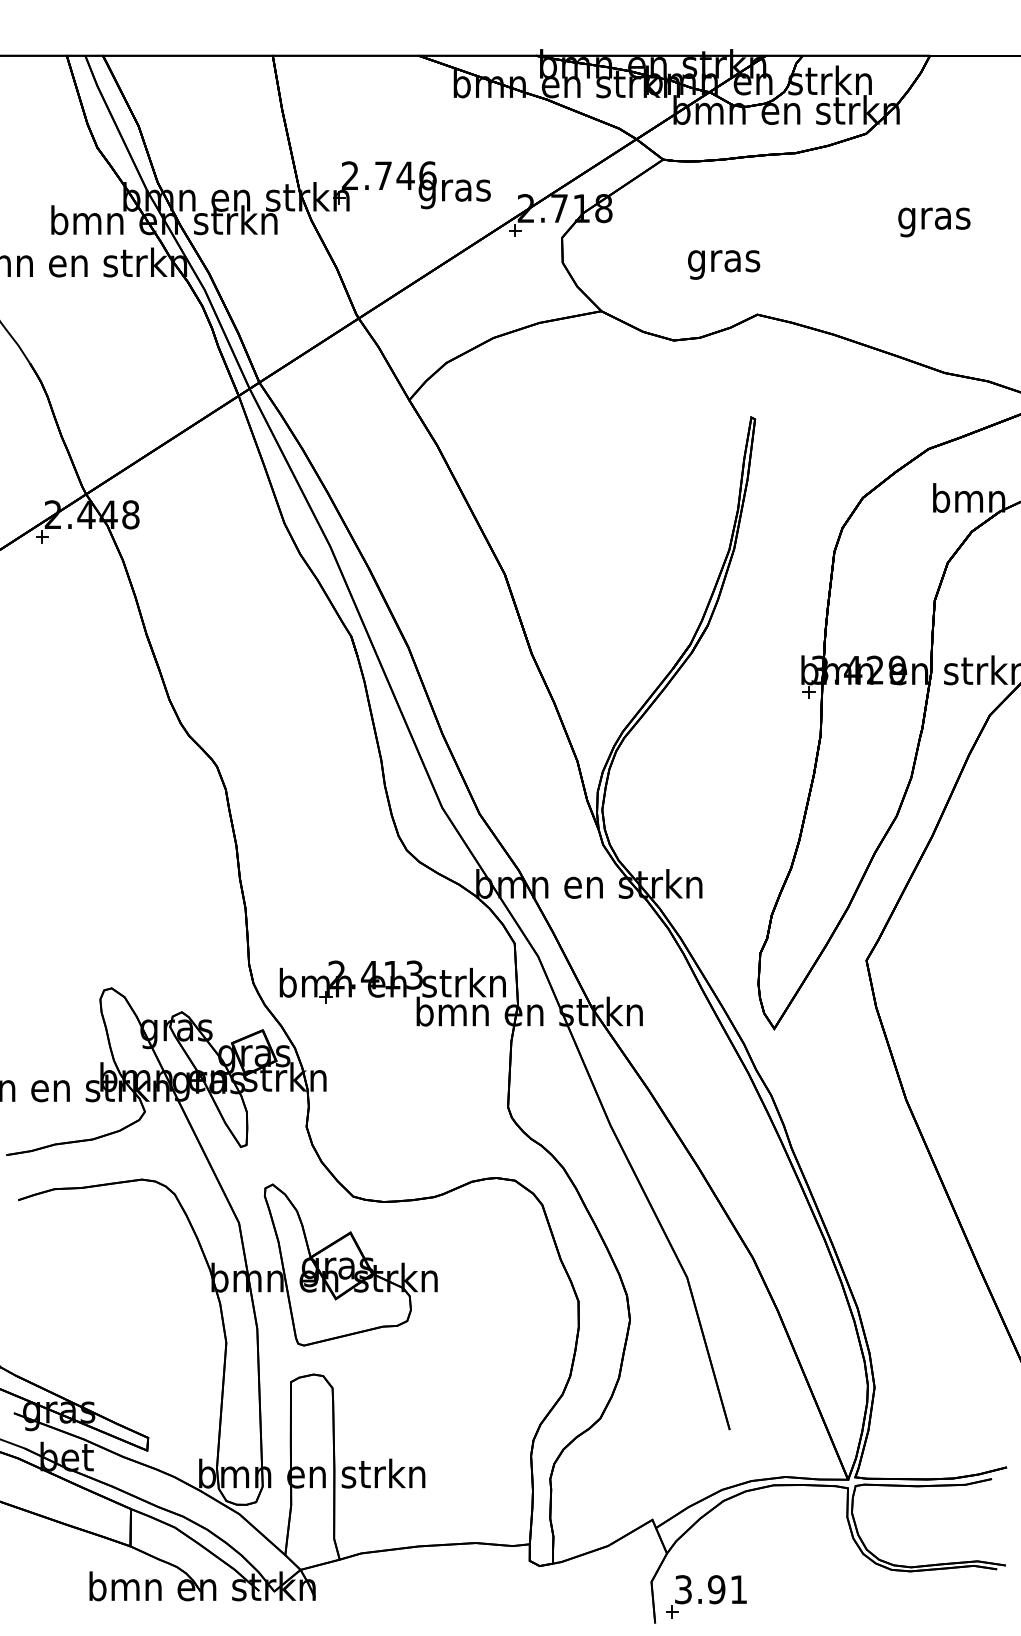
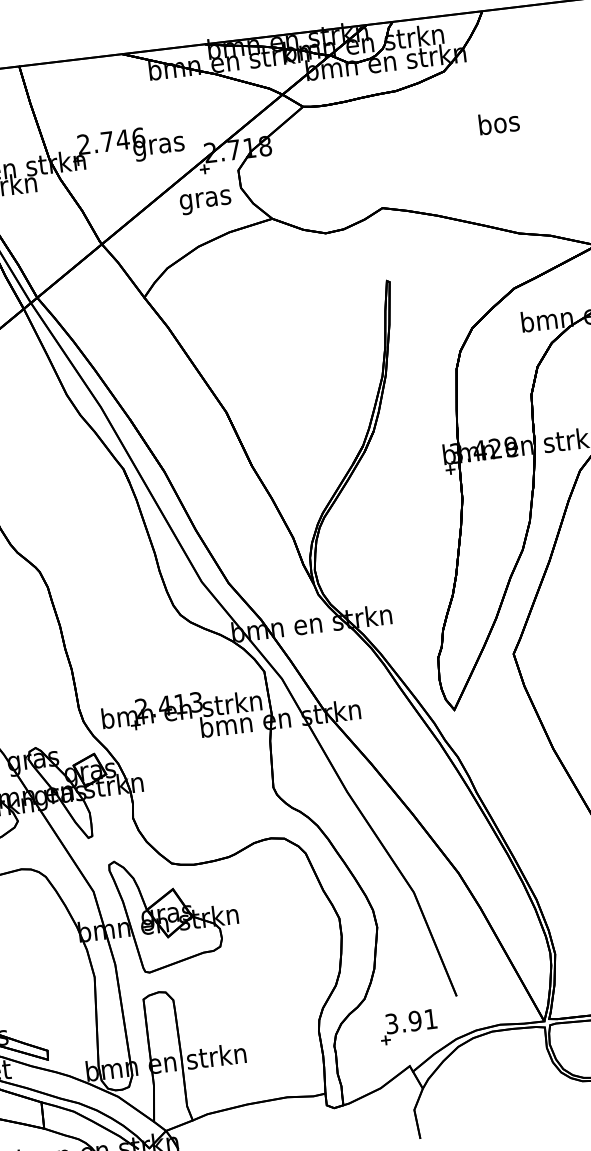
text: (934, 218) -> (499, 125), gras -> bos
text: (724, 264) -> (206, 201), moved
part: (706, 1596) -> (408, 1026), moved

